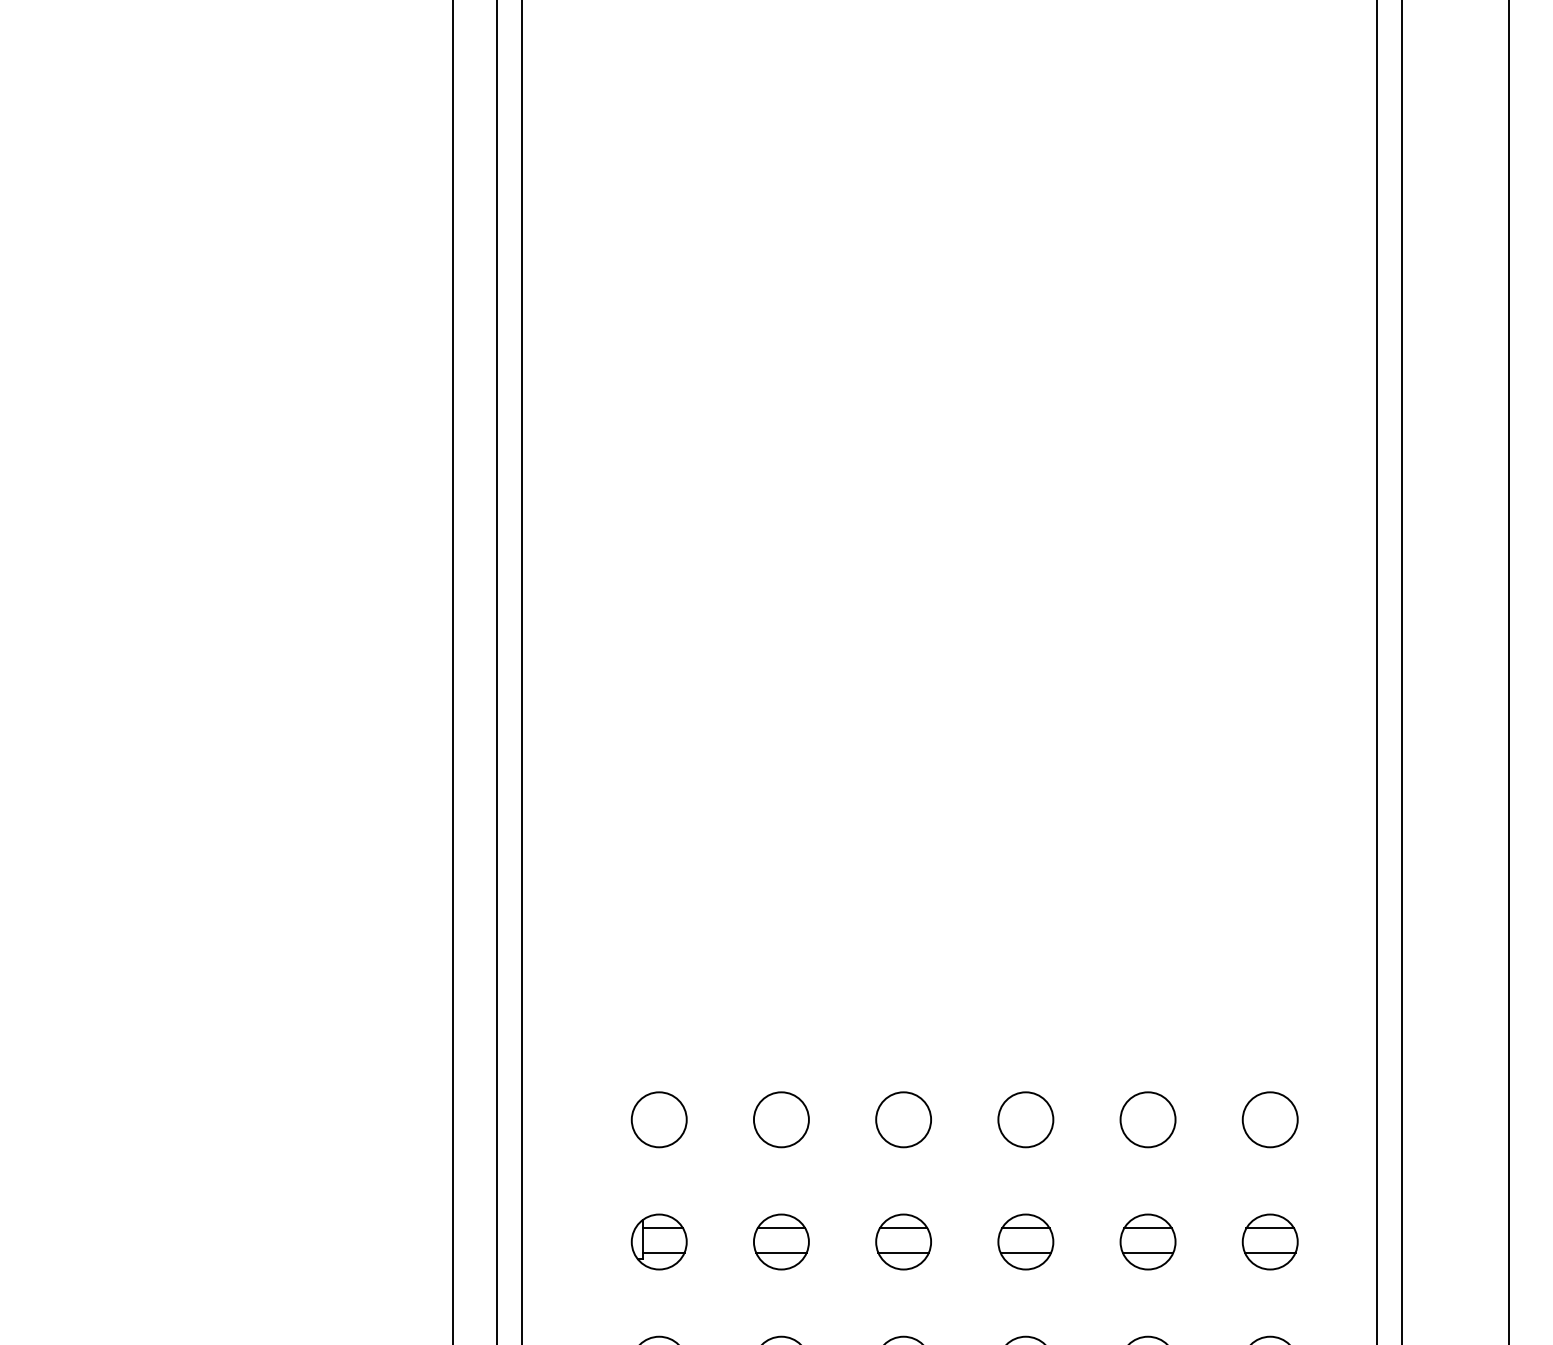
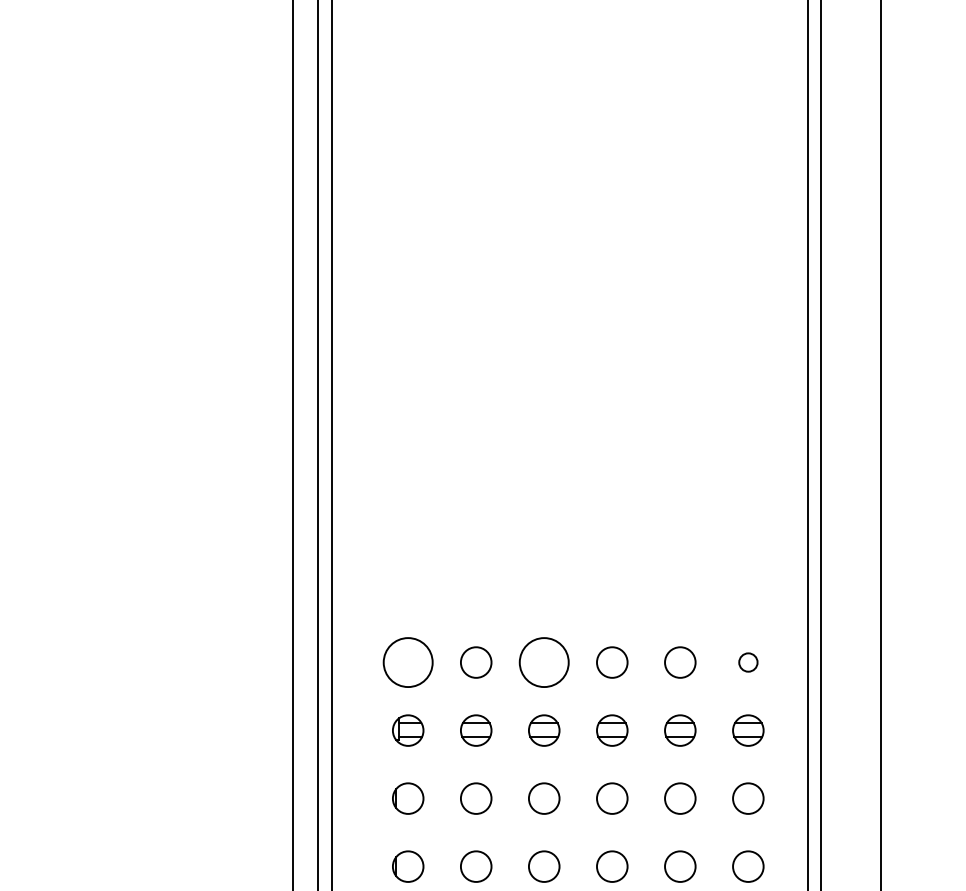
circle: (657, 1119) -> (407, 662), size x1.6
circle: (902, 1119) -> (543, 662), size x1.6
circle: (1270, 1119) -> (748, 662), size x0.6

